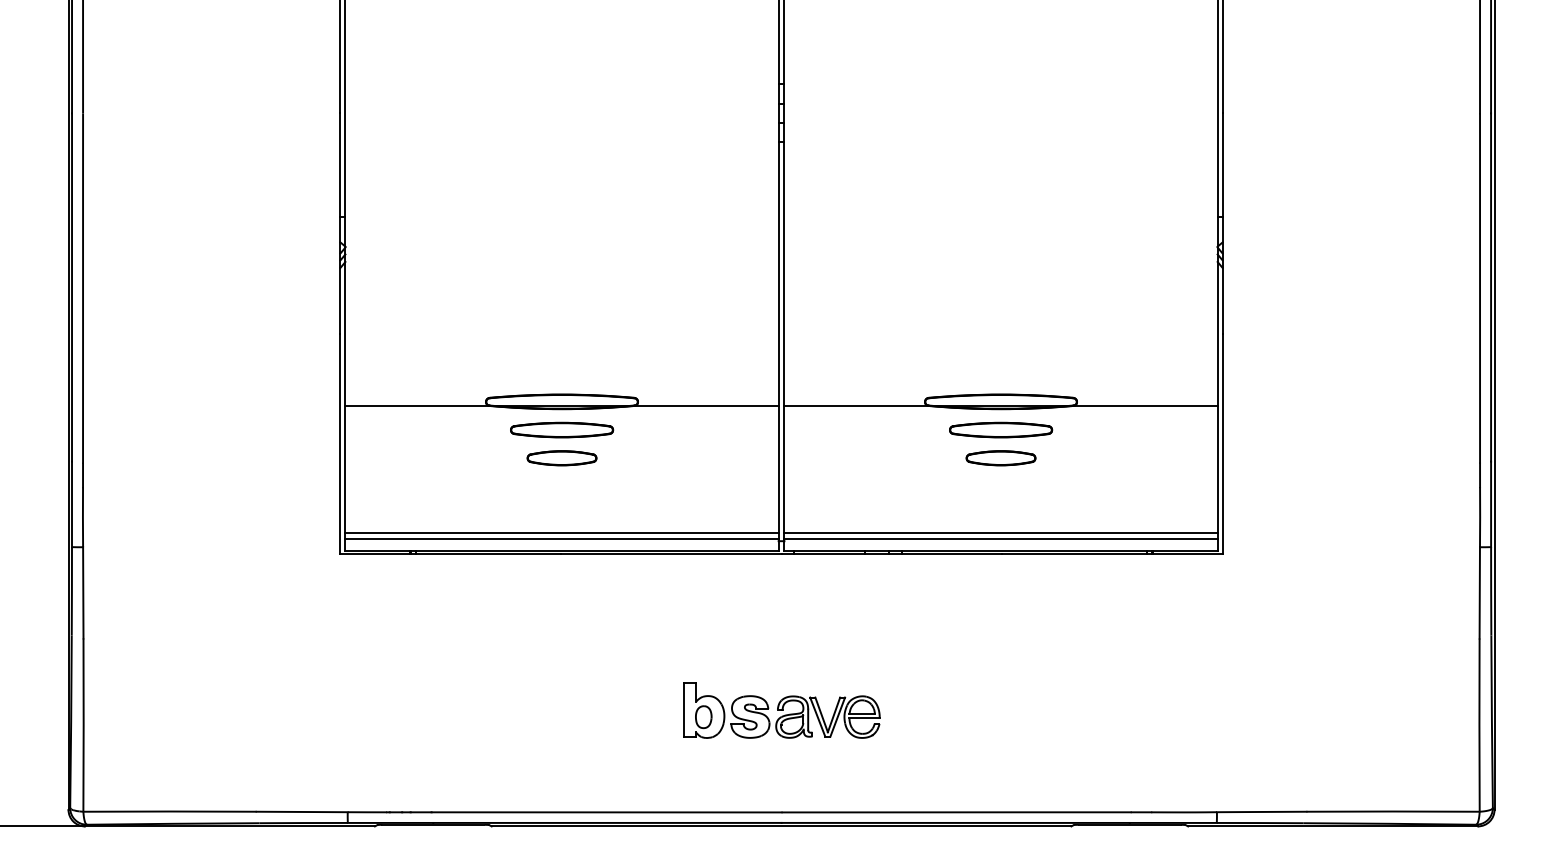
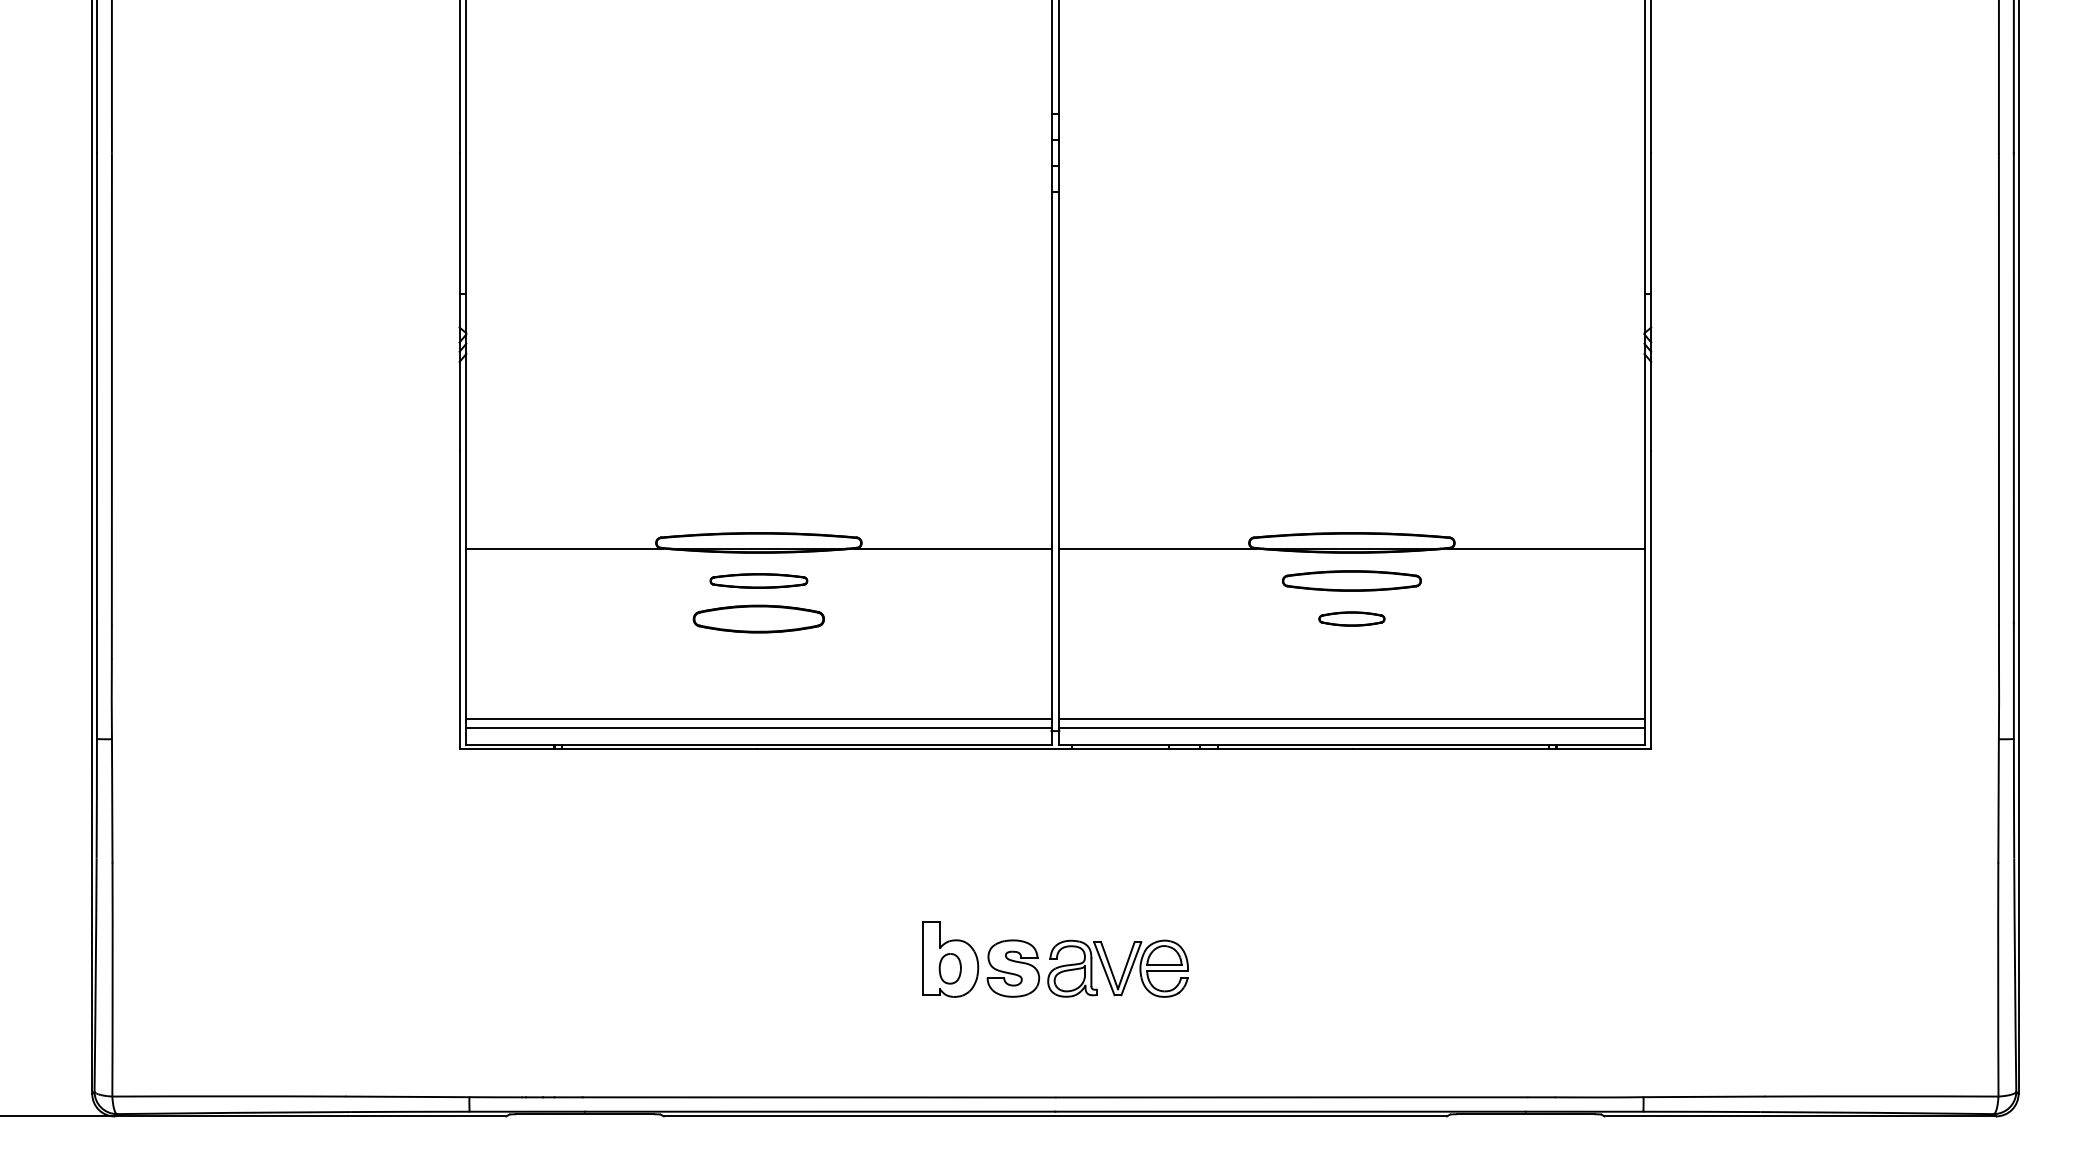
part: (561, 429) -> (758, 580), size x0.7
part: (561, 457) -> (758, 618), size x1.4
part: (1000, 457) -> (1351, 618), size x0.7

